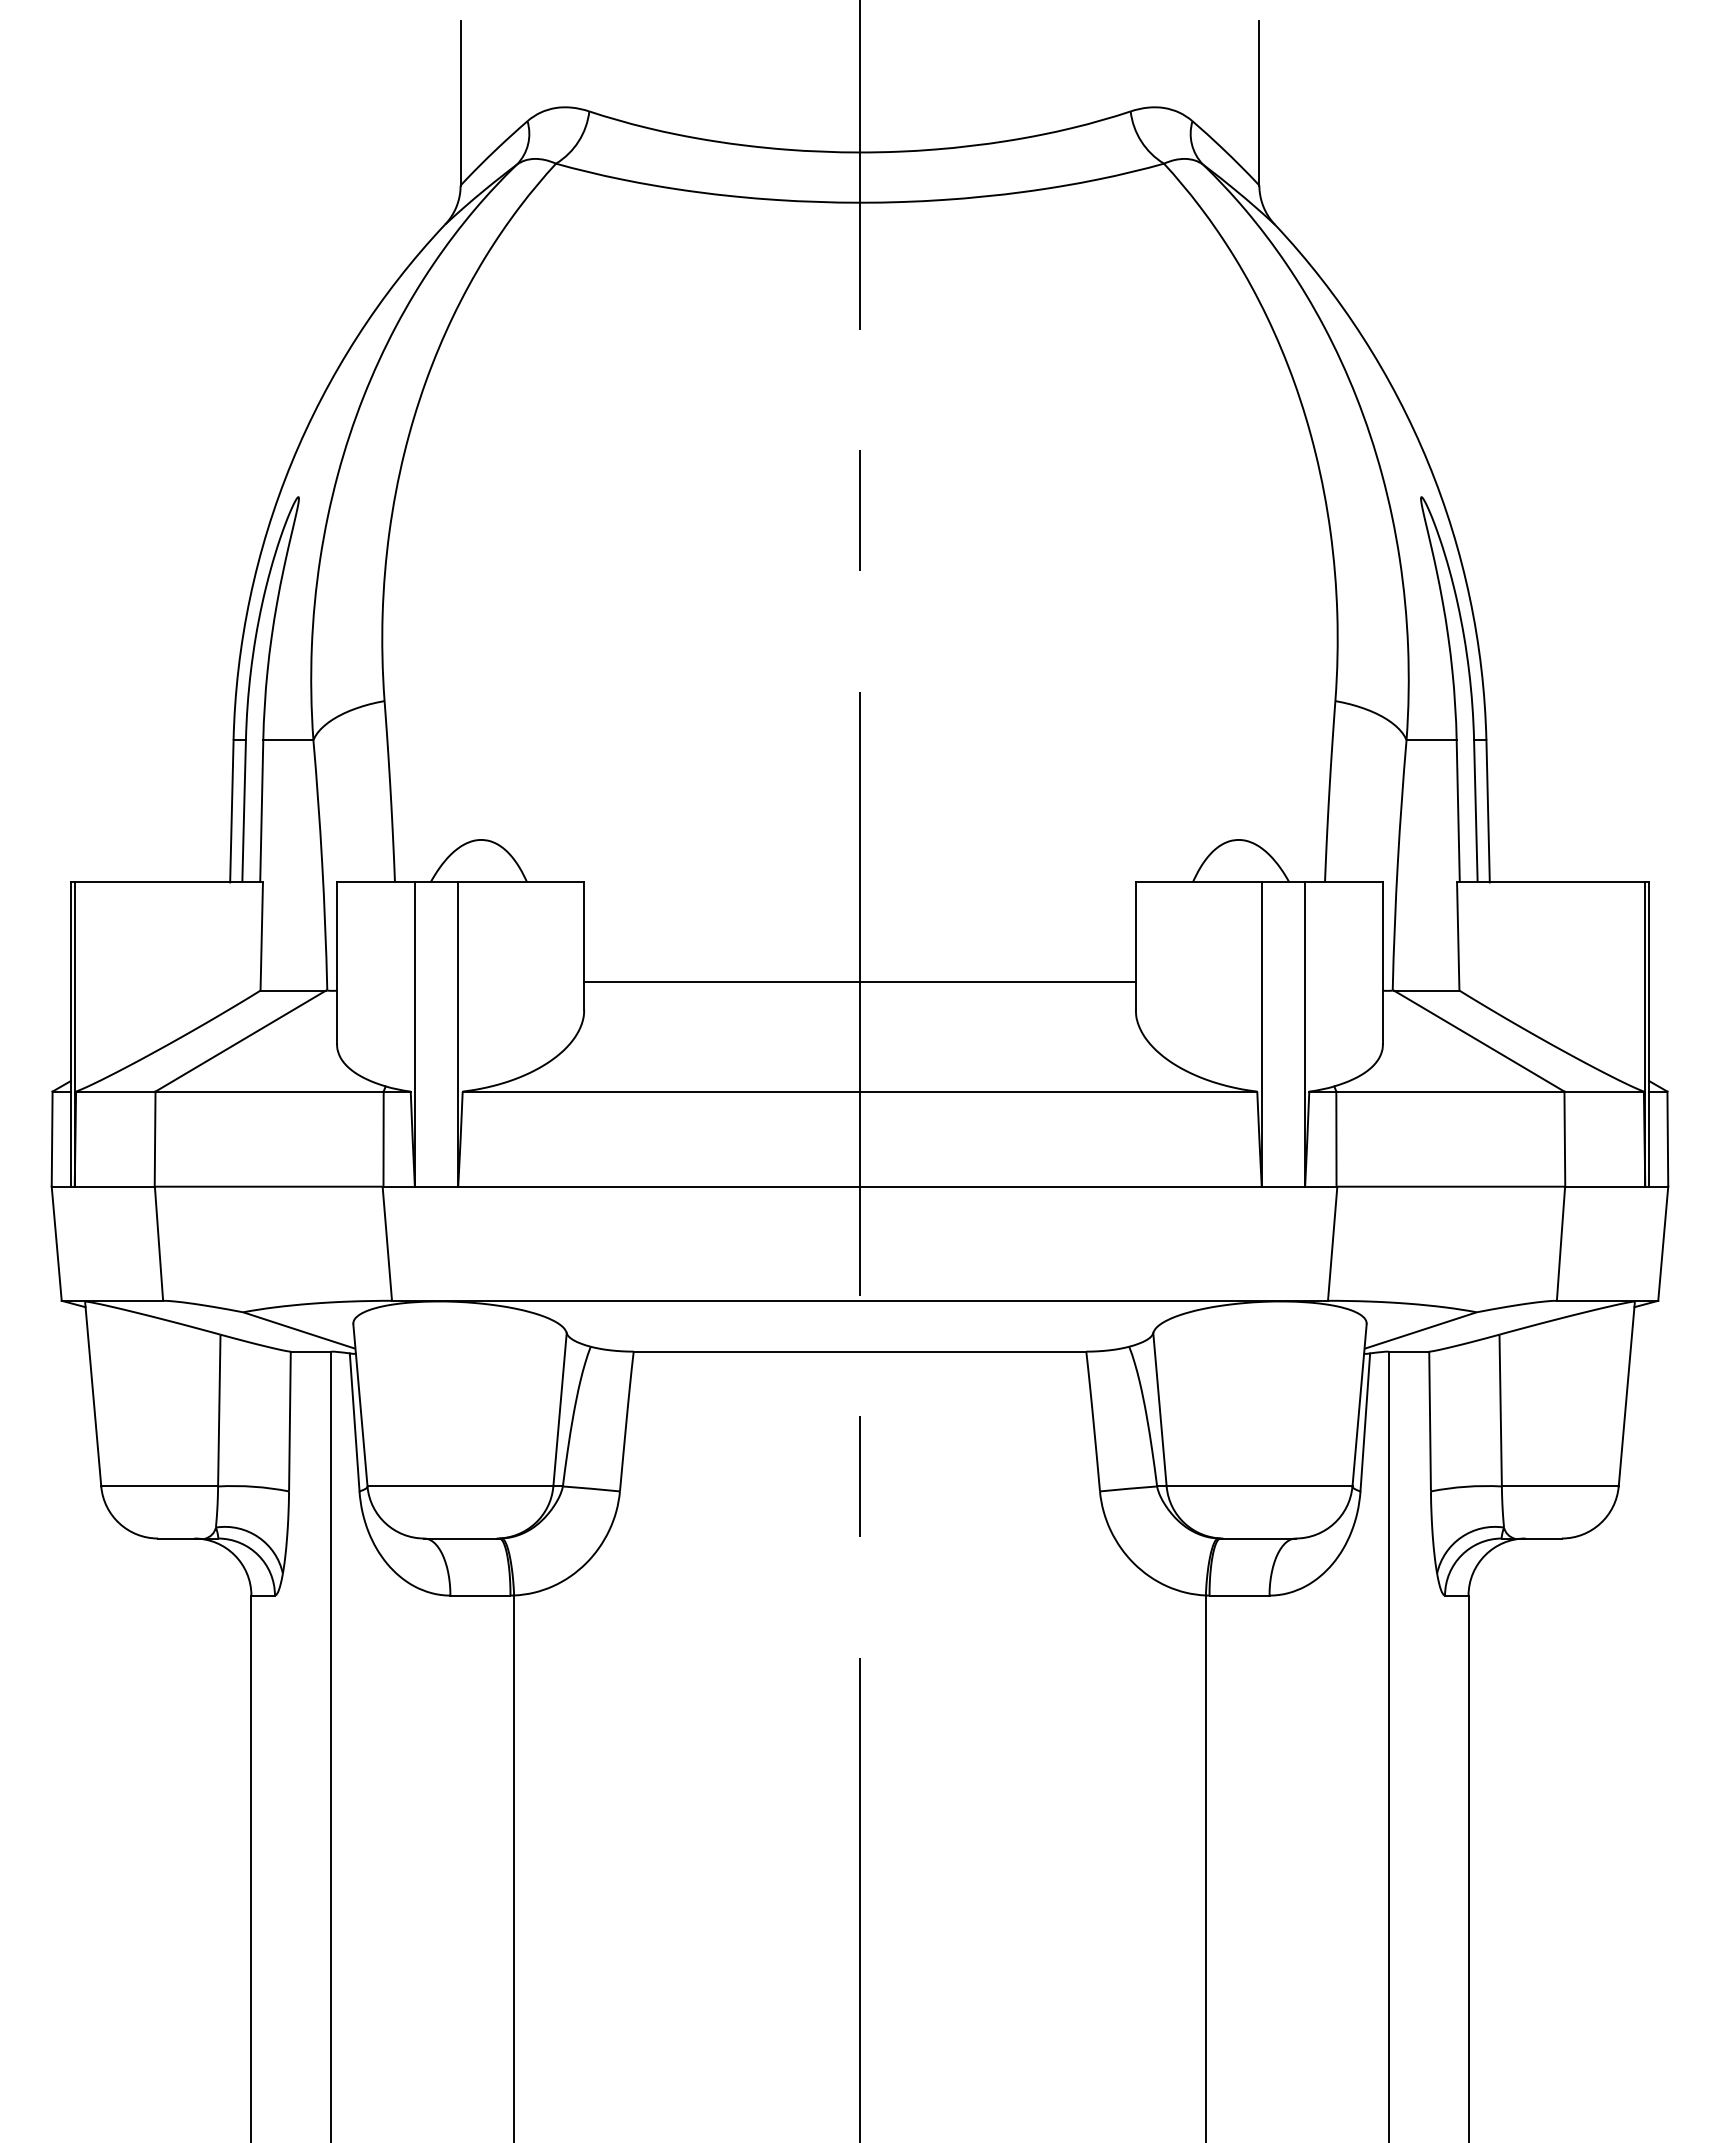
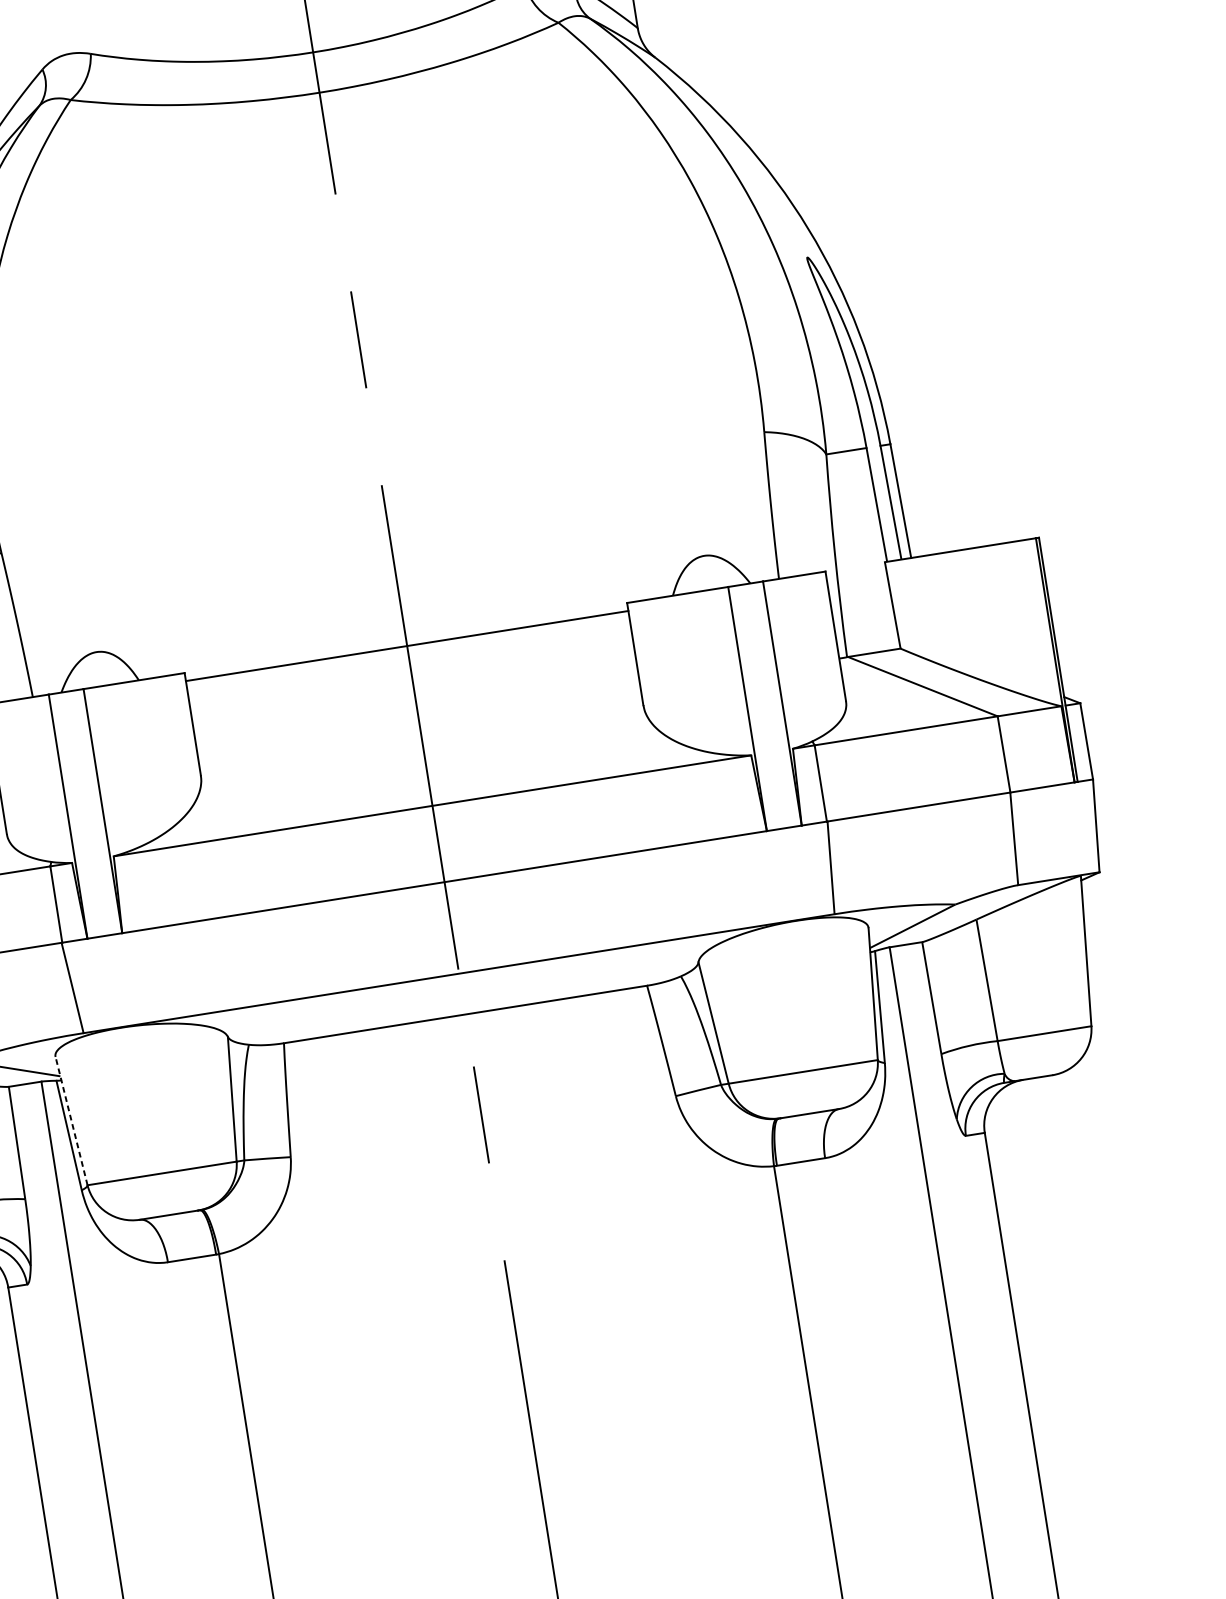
line: (859, 982) -> (406, 646), moved
line: (360, 1404) -> (71, 1120), solid -> dashed

